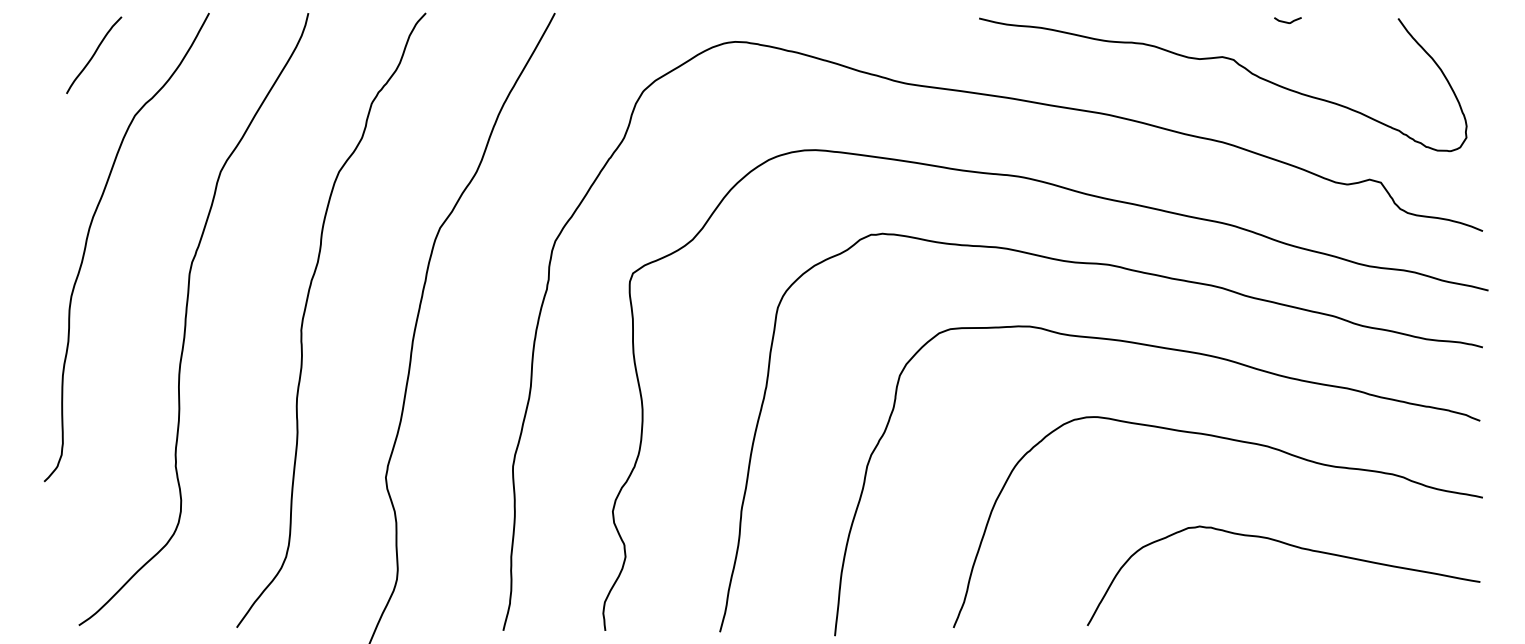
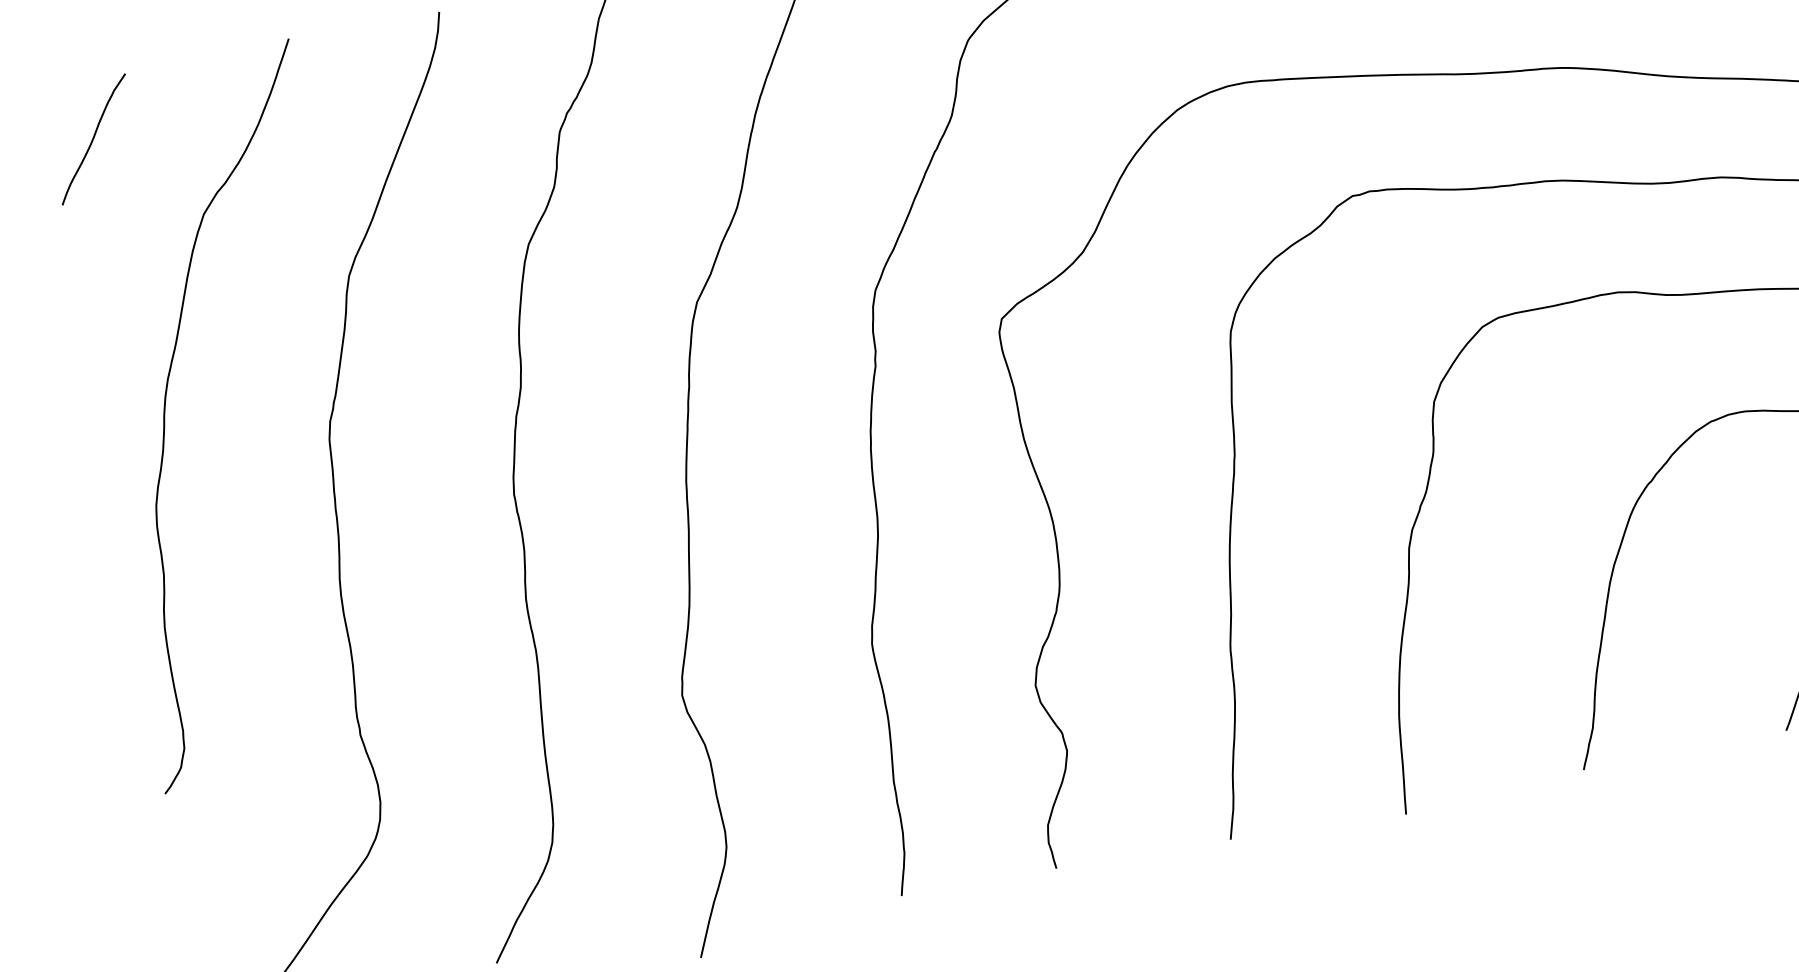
curve: (94, 55) -> (94, 139), moved

